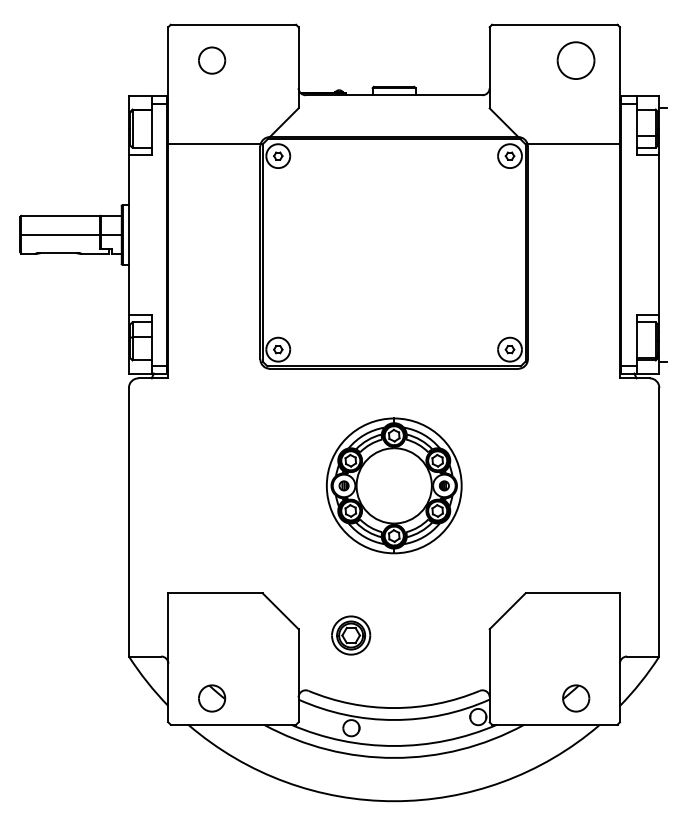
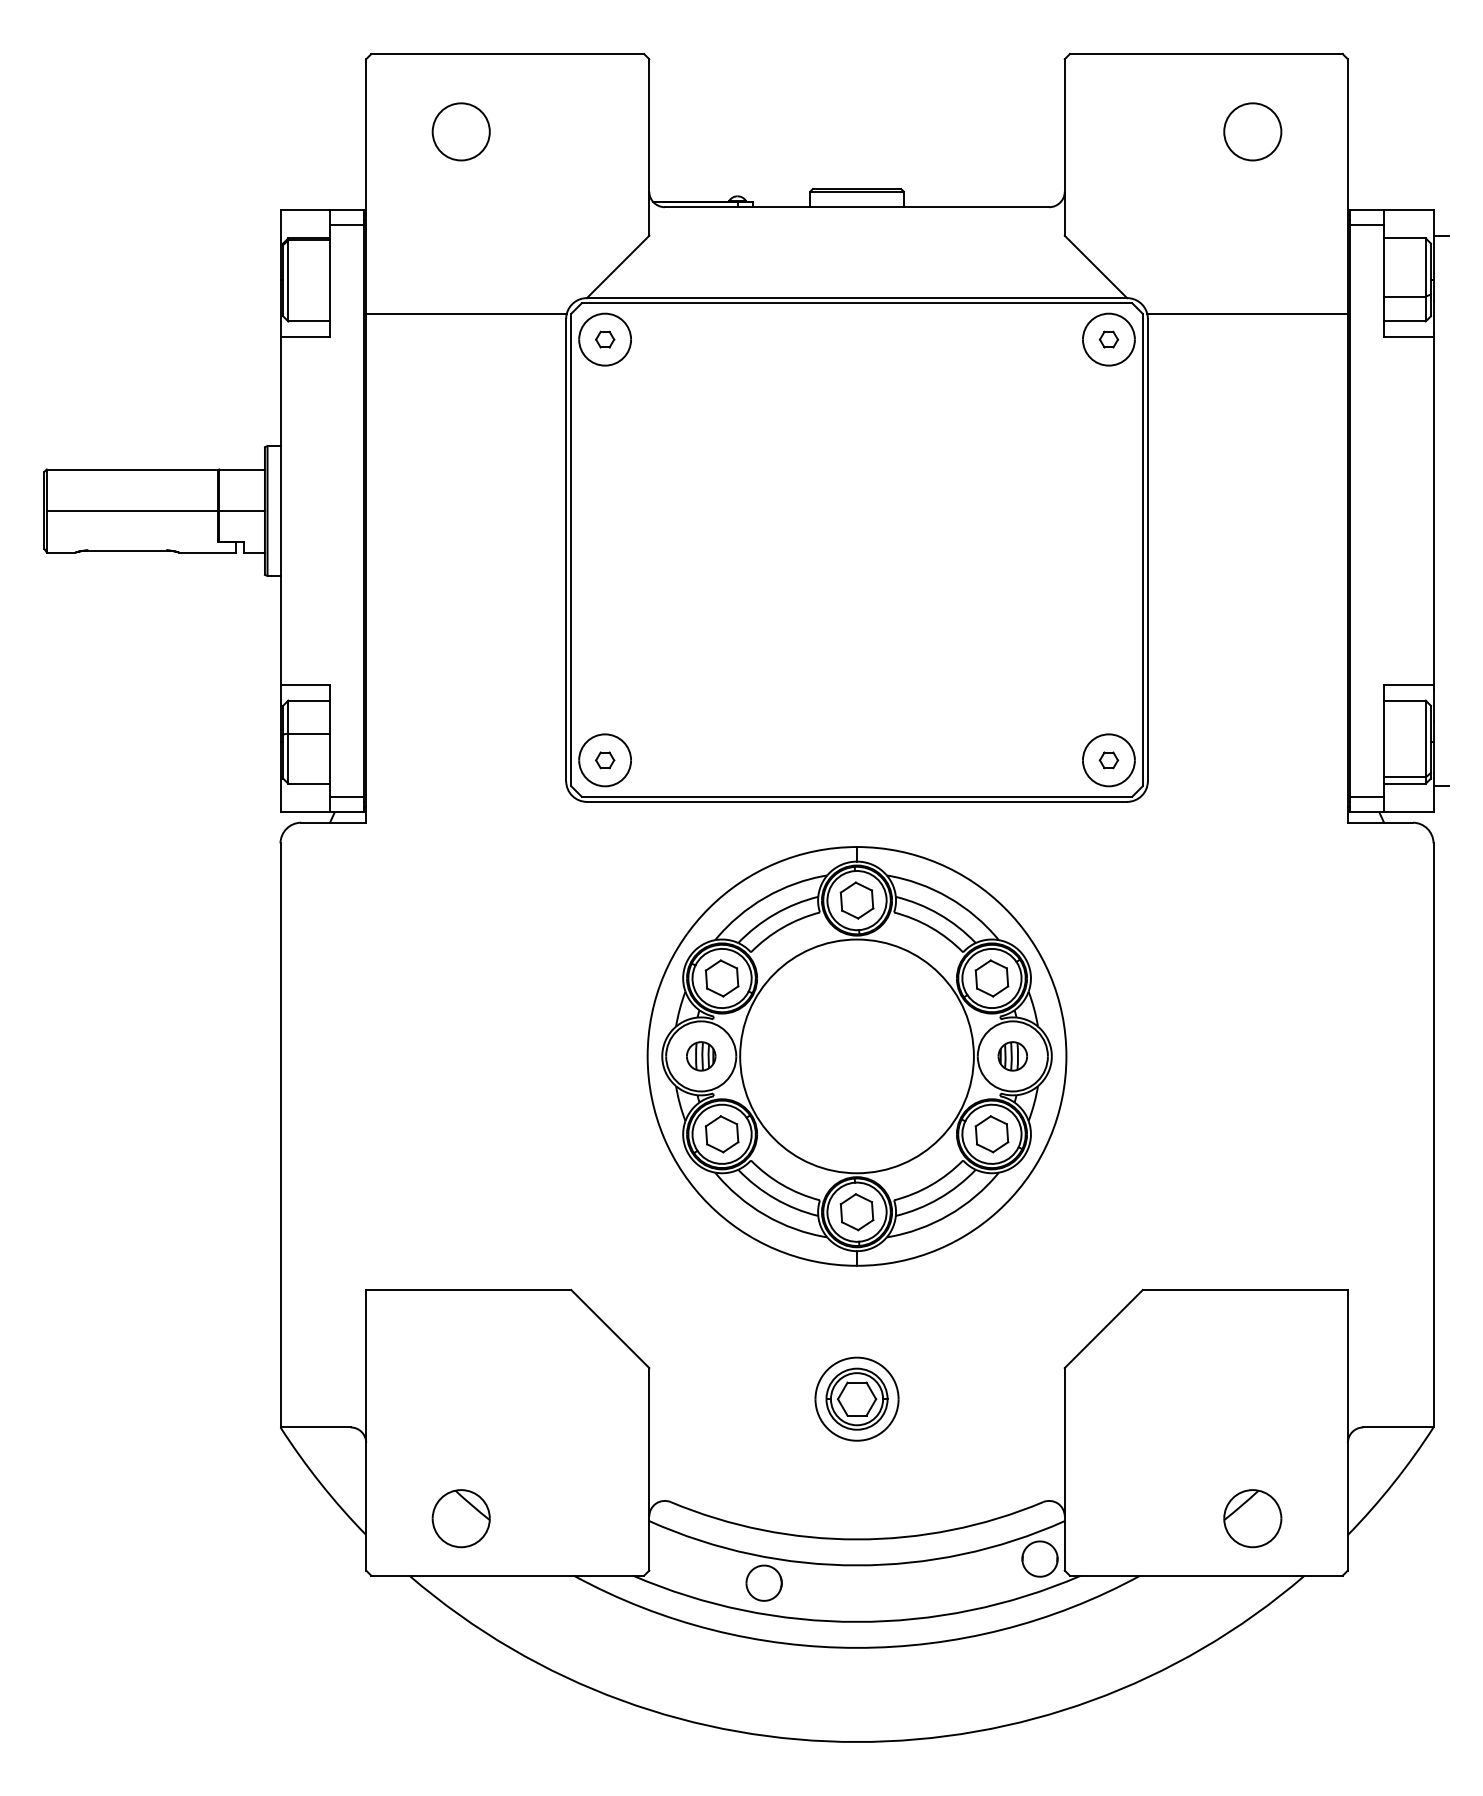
part: (576, 60) -> (1253, 131), size x0.71
part: (394, 485) -> (857, 1055), size x1.43
part: (351, 635) -> (857, 1399), moved

